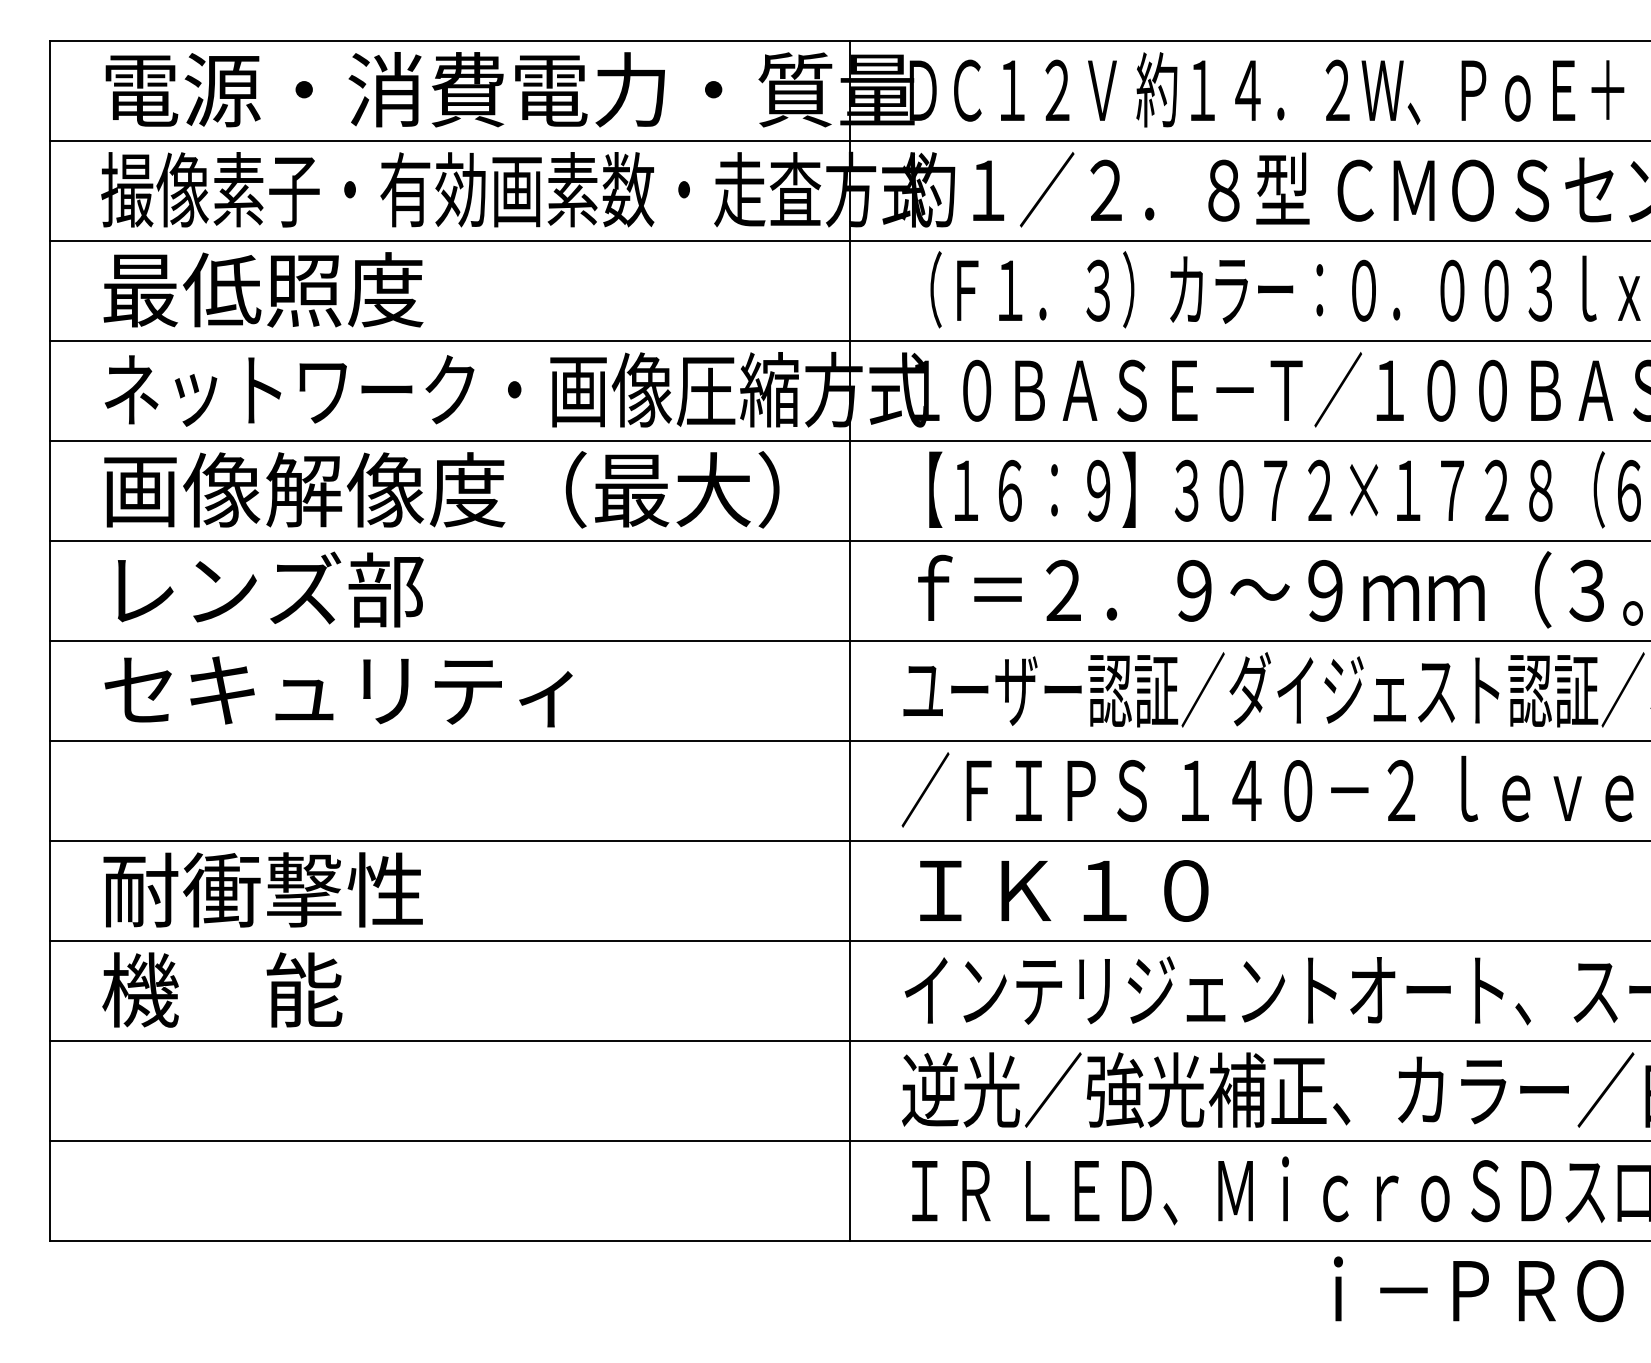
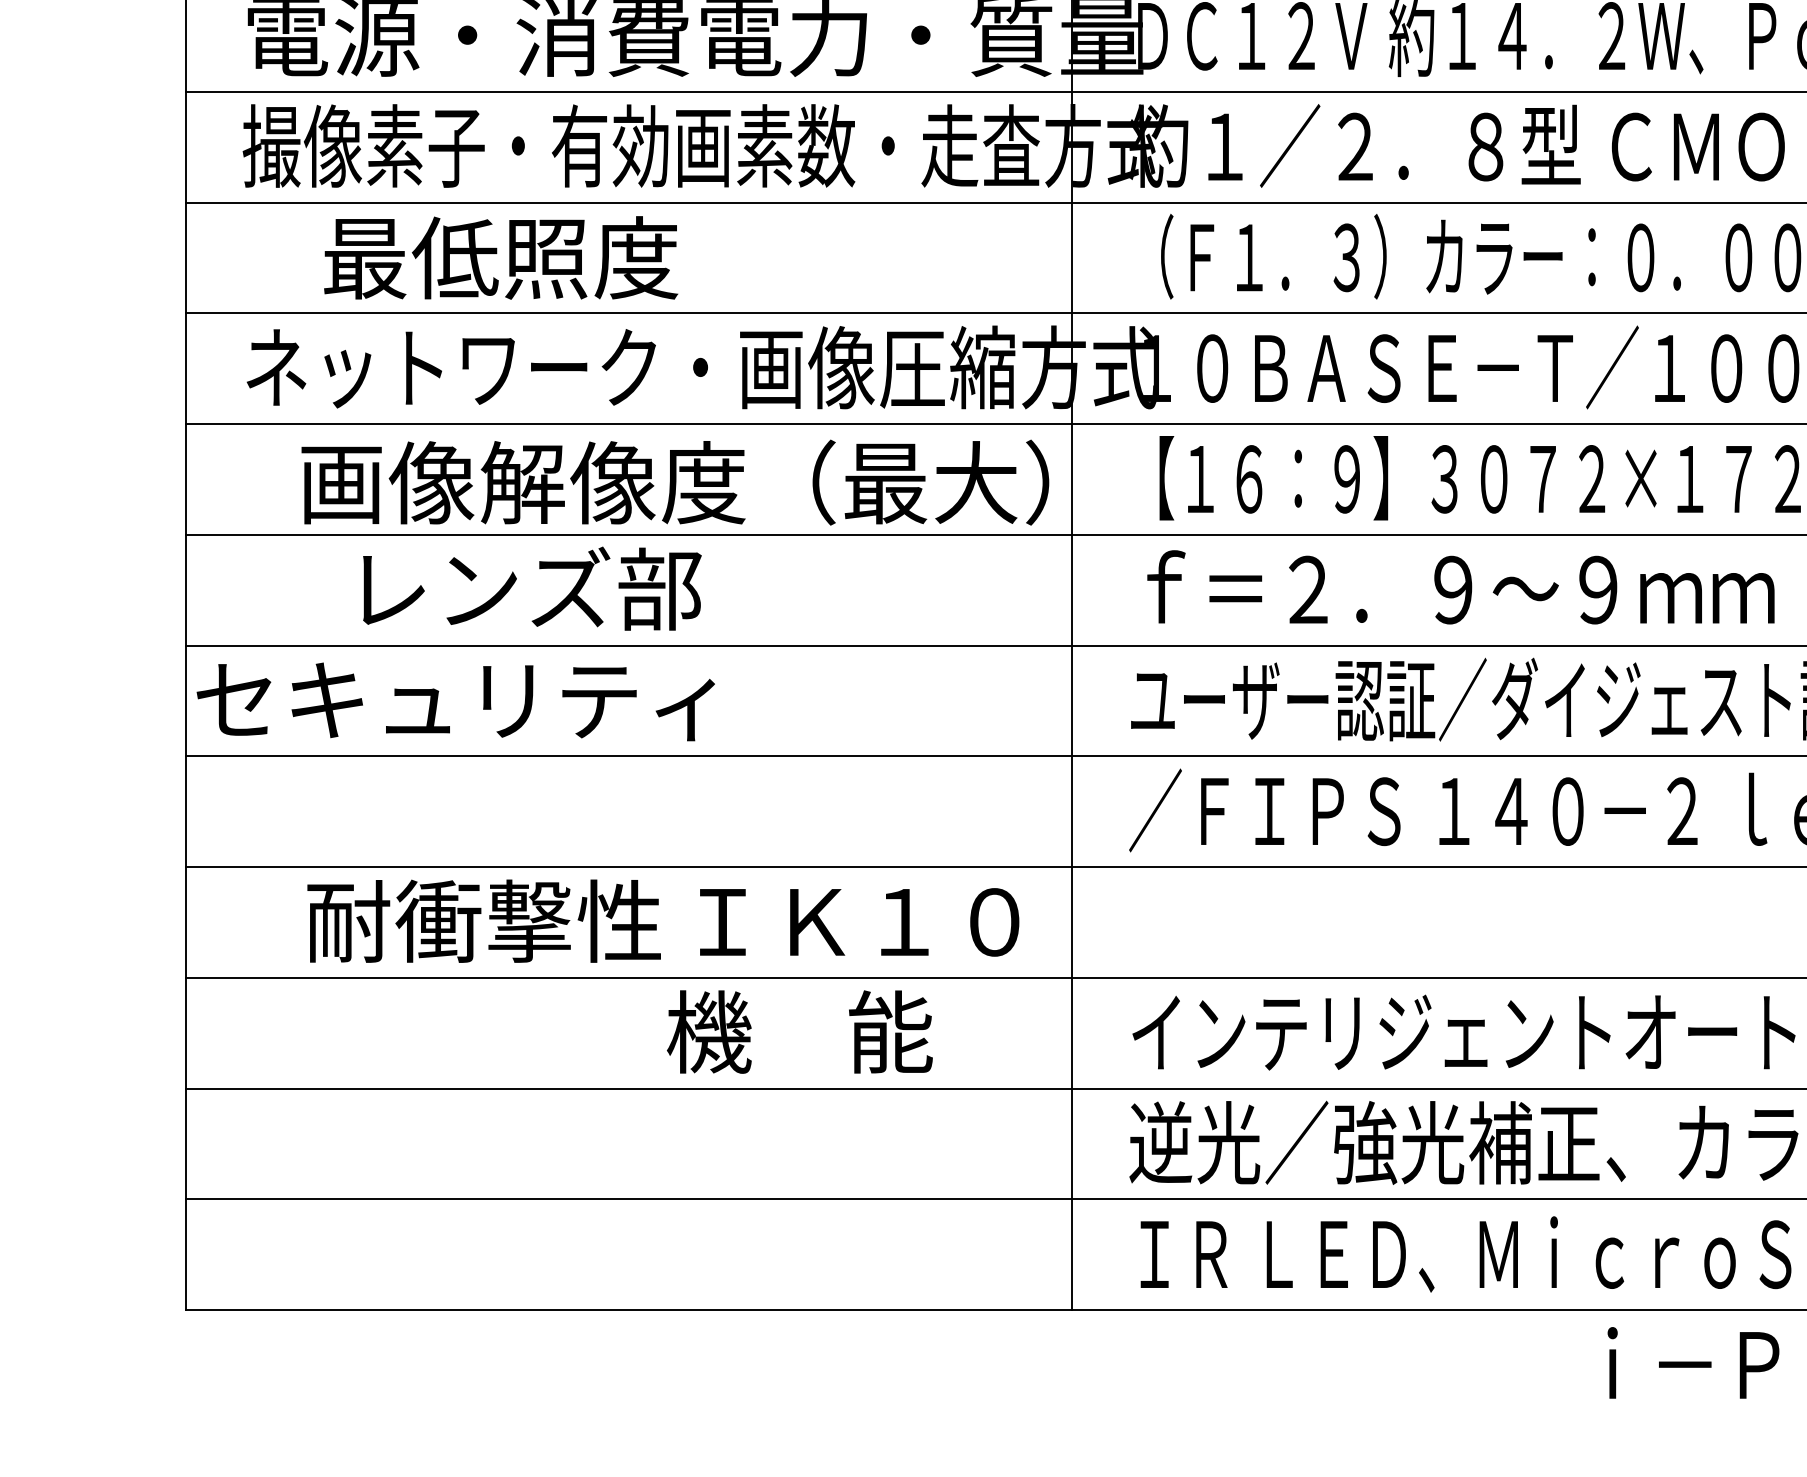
text: (263, 289) -> (501, 257), moved
text: (441, 489) -> (674, 482), moved
text: (270, 589) -> (532, 588), moved
text: (338, 691) -> (455, 701), moved
text: (262, 889) -> (483, 920), moved
text: (1064, 890) -> (859, 921), moved
text: (222, 989) -> (800, 1031), moved

